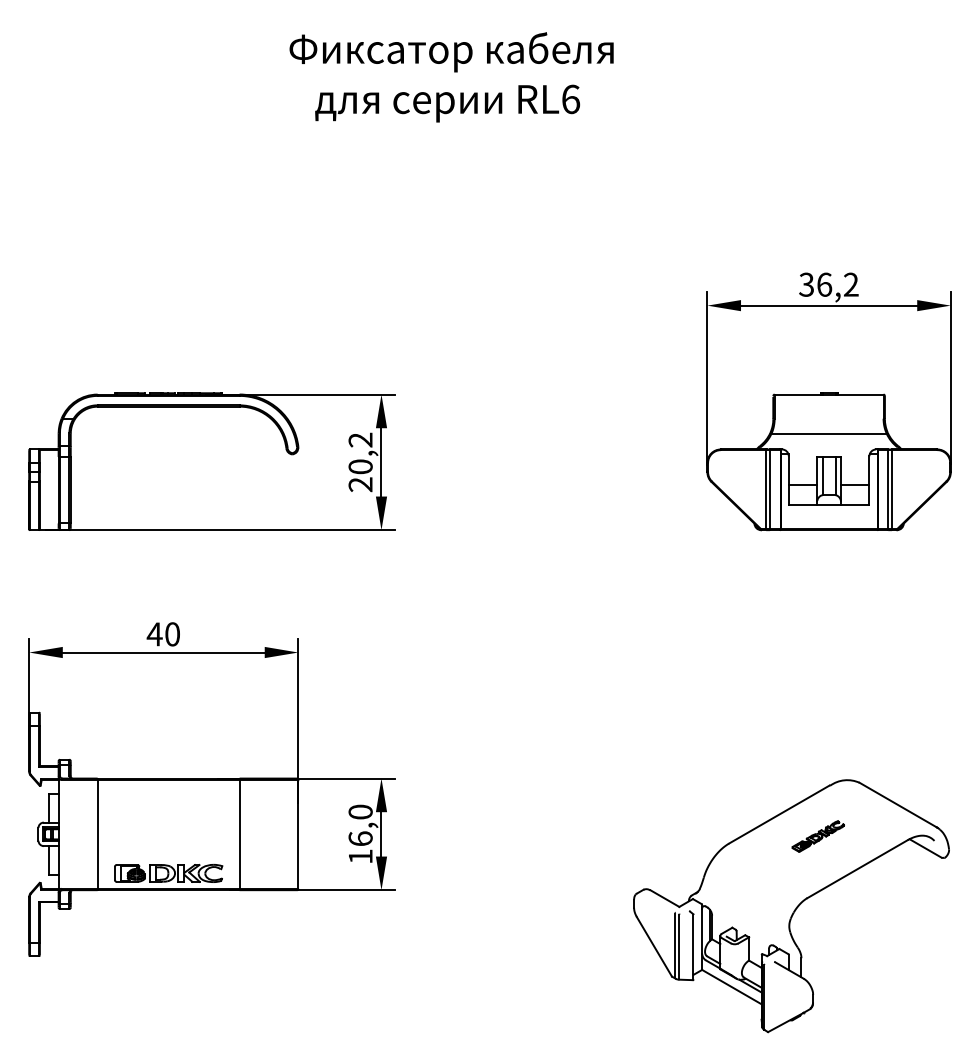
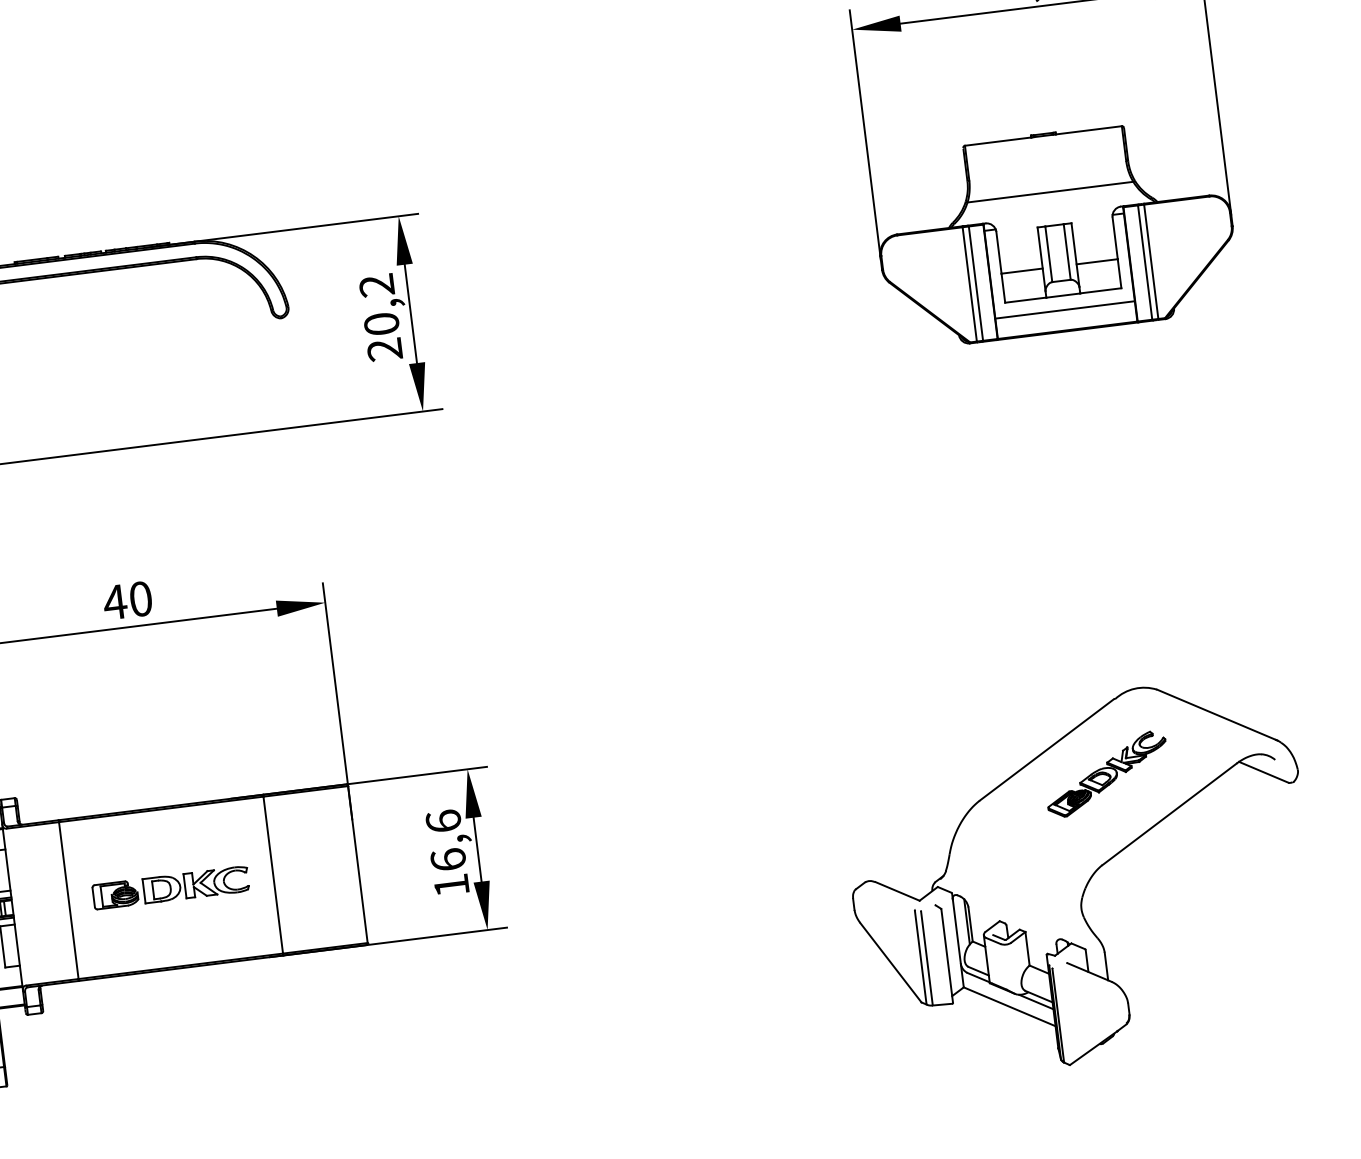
line: (828, 515) -> (1064, 310), added
text: (360, 811) -> (443, 820), 16,0 -> 16,6
part: (818, 836) -> (1107, 774), size x1.67
part: (168, 873) -> (170, 888), moved

